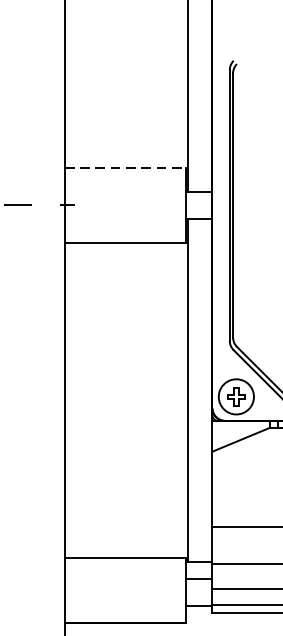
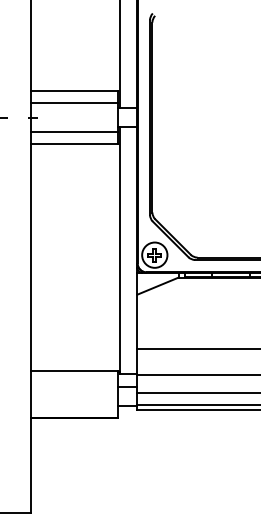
line: (124, 167) -> (74, 90), dashed -> solid
line: (124, 185) -> (74, 103), added
line: (124, 224) -> (74, 131), added

